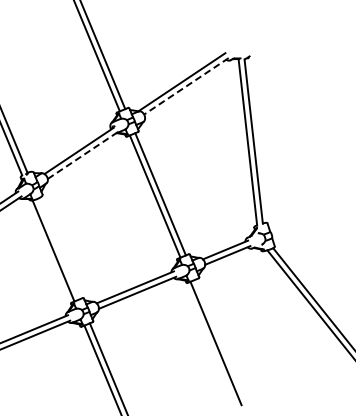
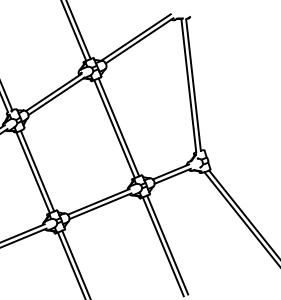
line: (186, 86) -> (139, 40), dashed -> solid
line: (82, 155) -> (56, 96), dashed -> solid
line: (58, 248) -> (37, 170), added
line: (221, 340) -> (167, 244), added

